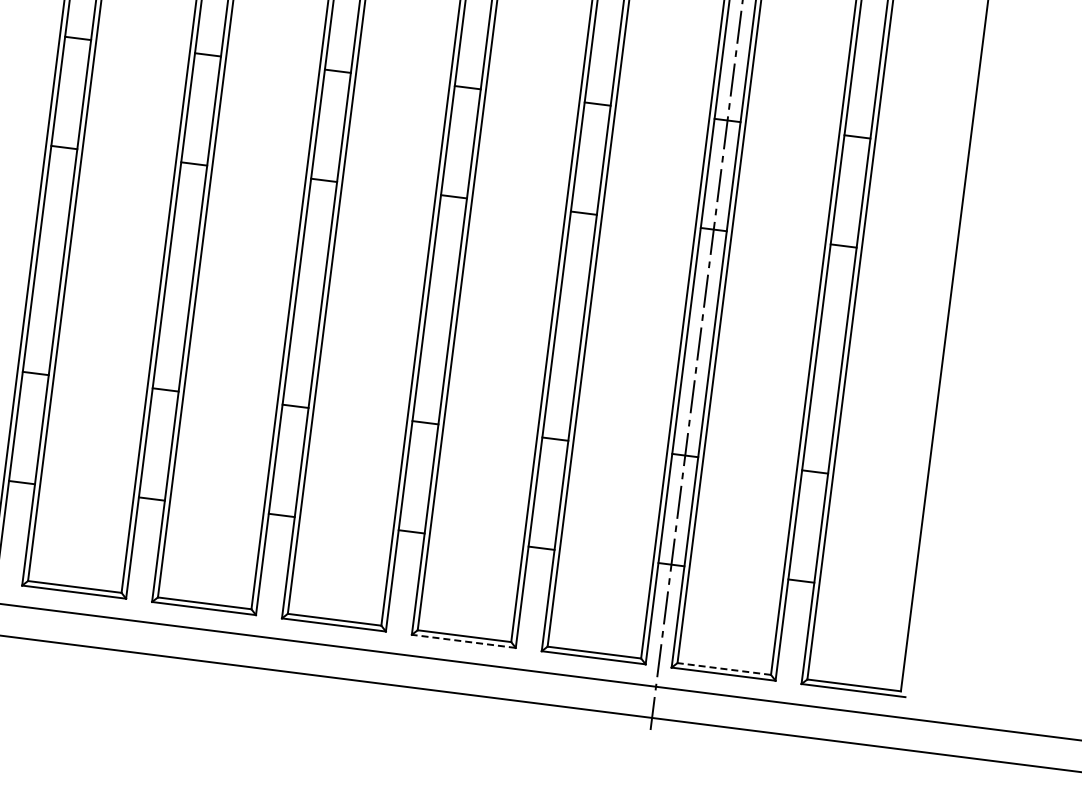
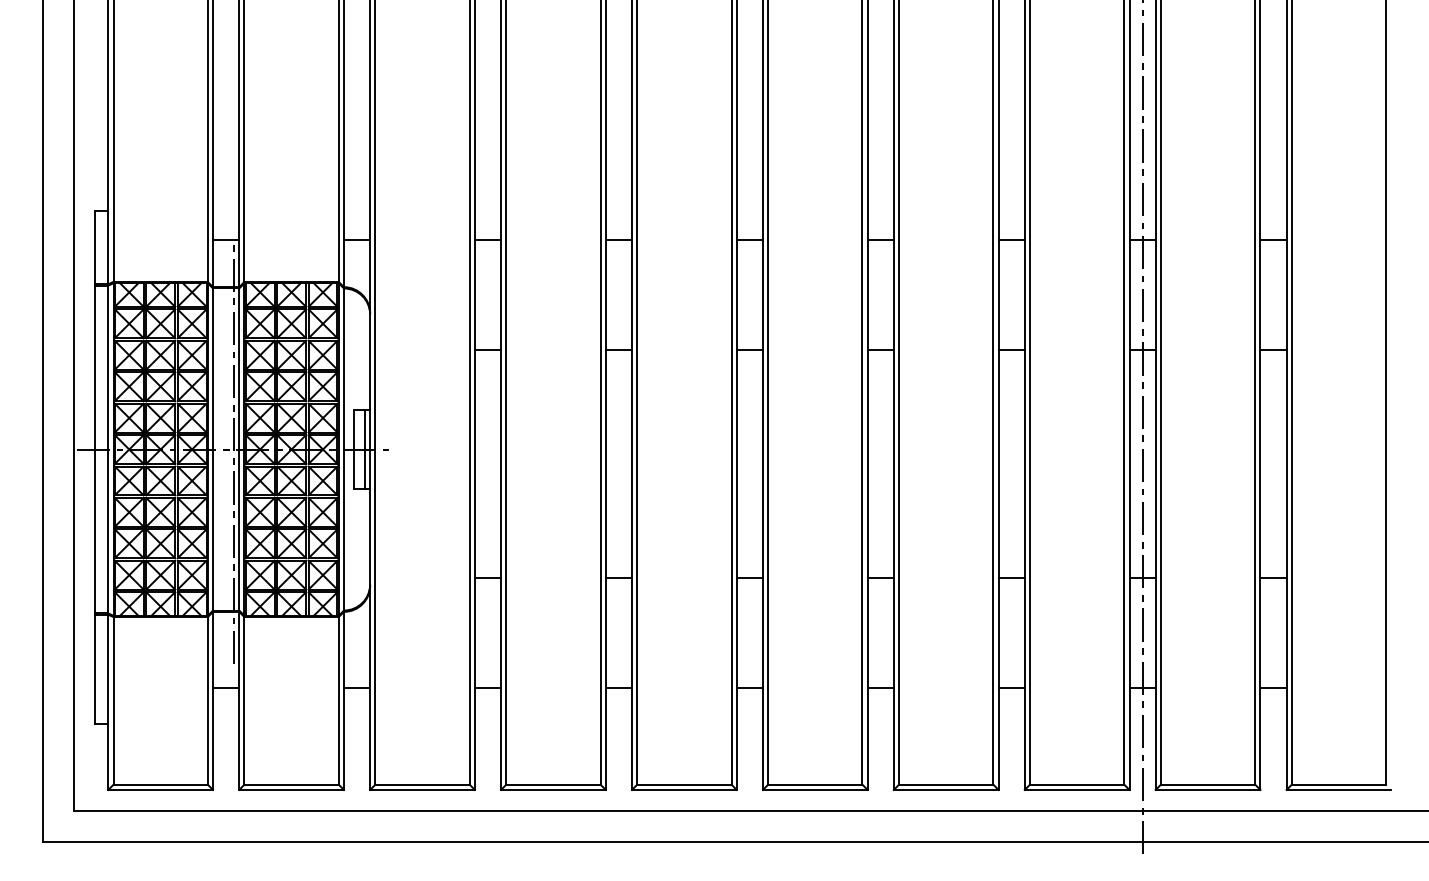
line: (463, 640) -> (945, 789), dashed -> solid
line: (723, 668) -> (1207, 784), dashed -> solid

